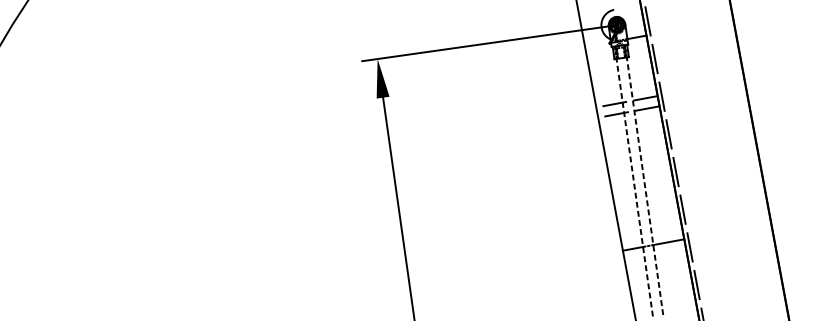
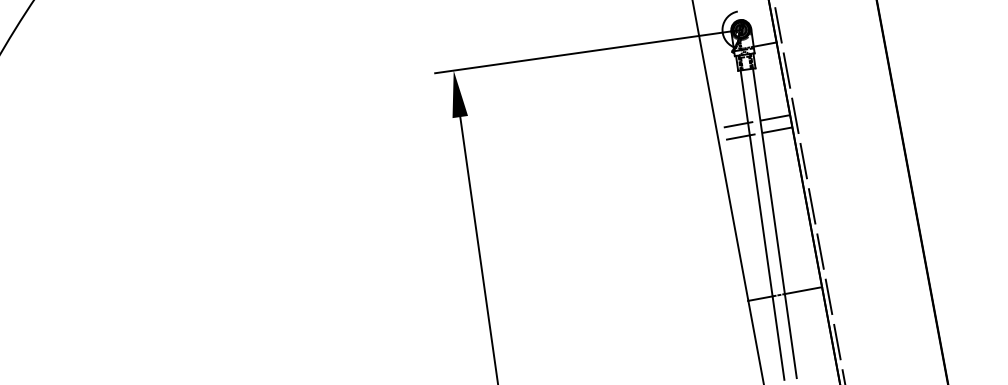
line: (644, 185) -> (774, 222), dashed -> solid
line: (634, 187) -> (762, 224), dashed -> solid

